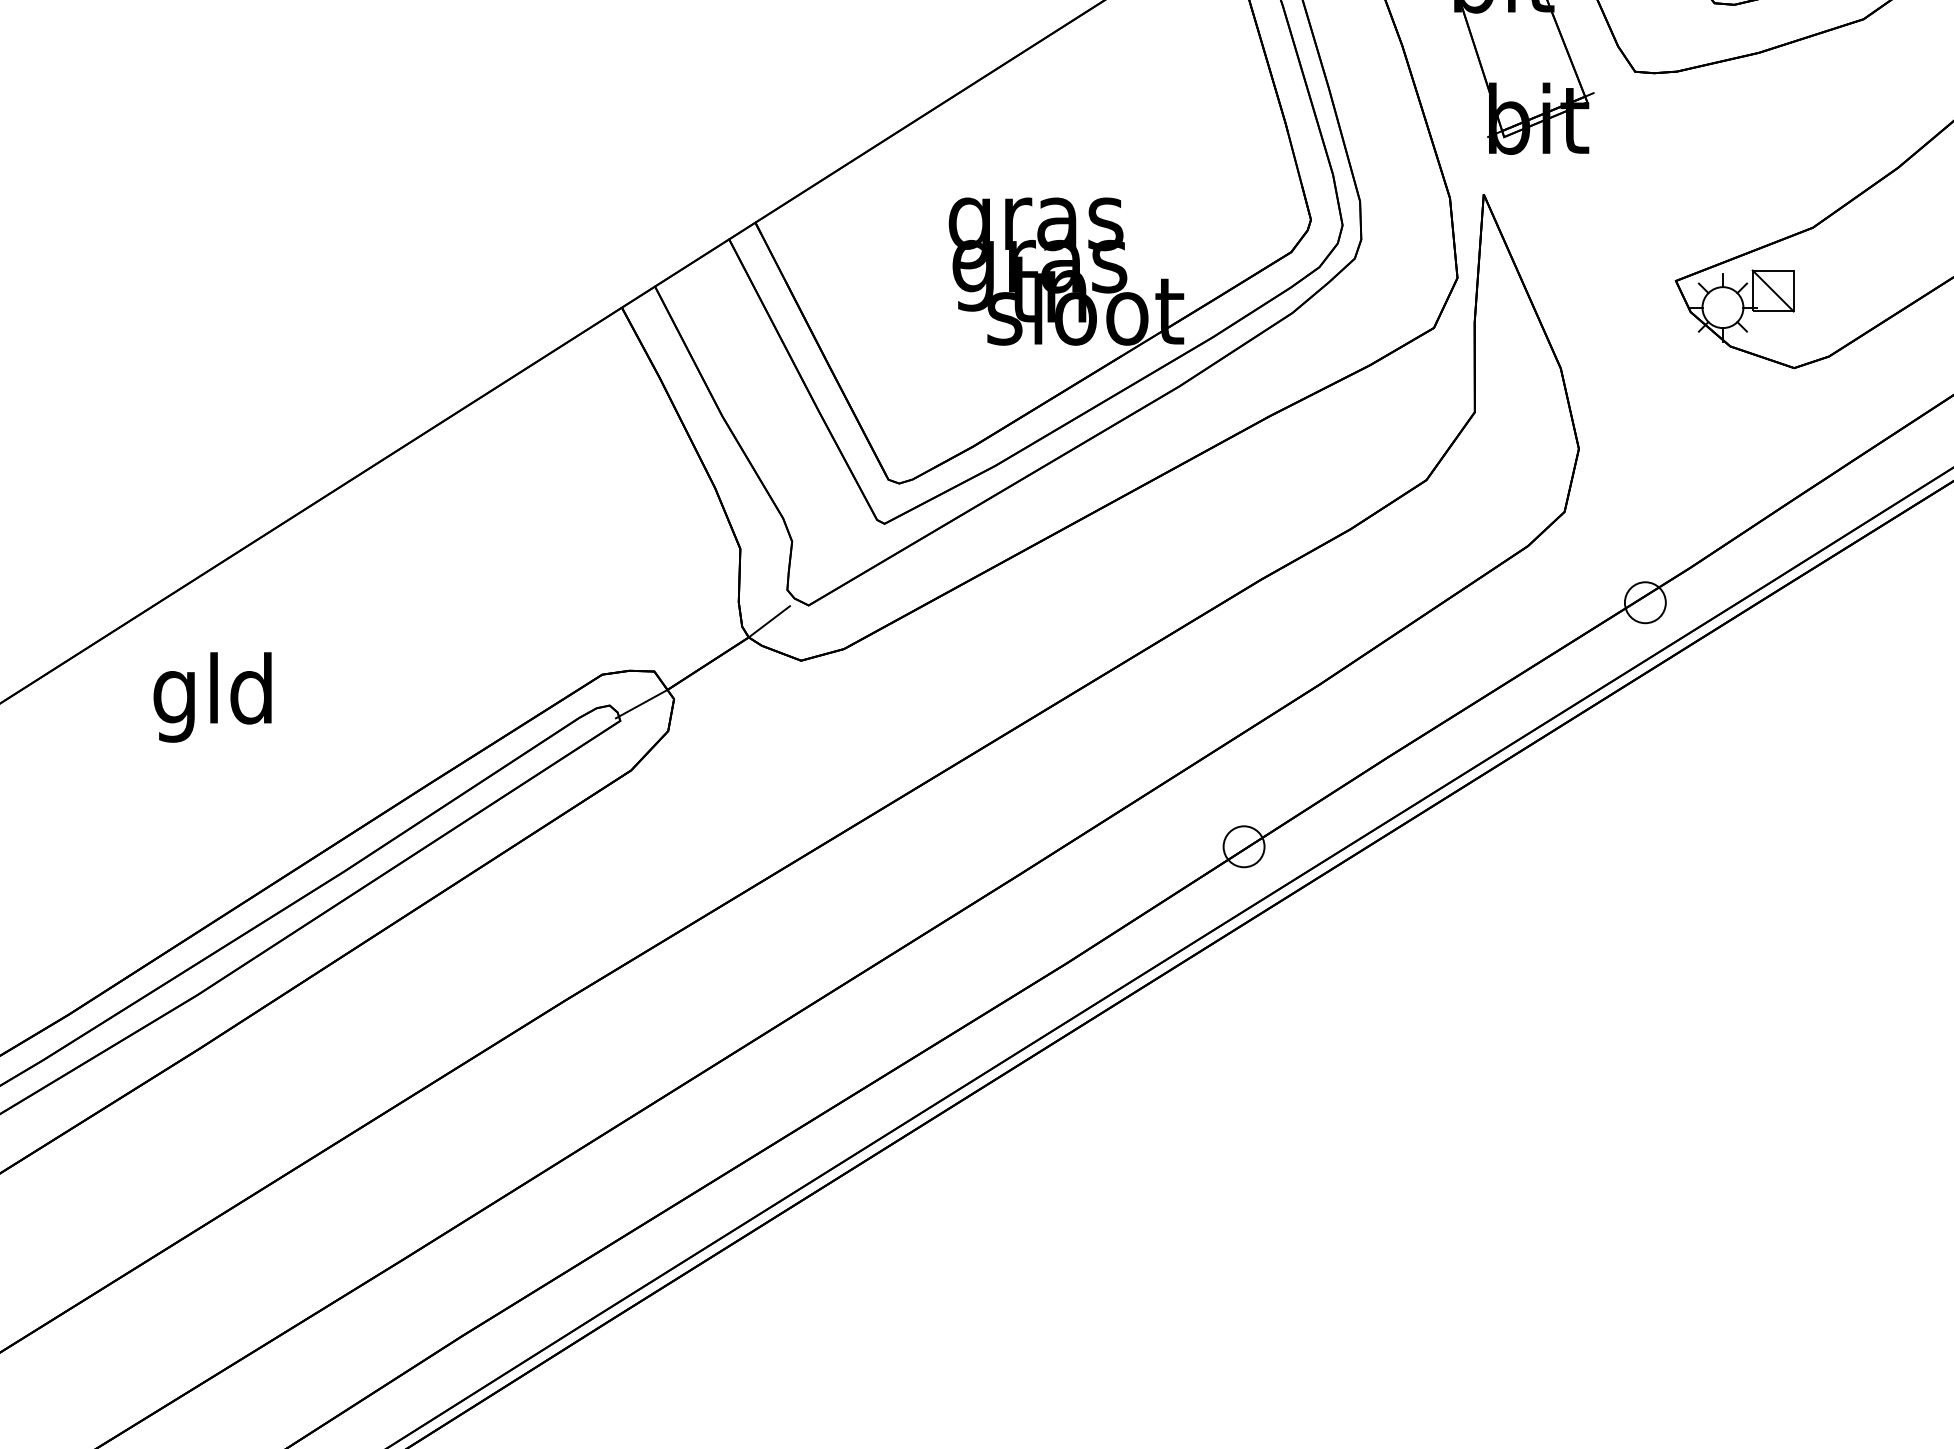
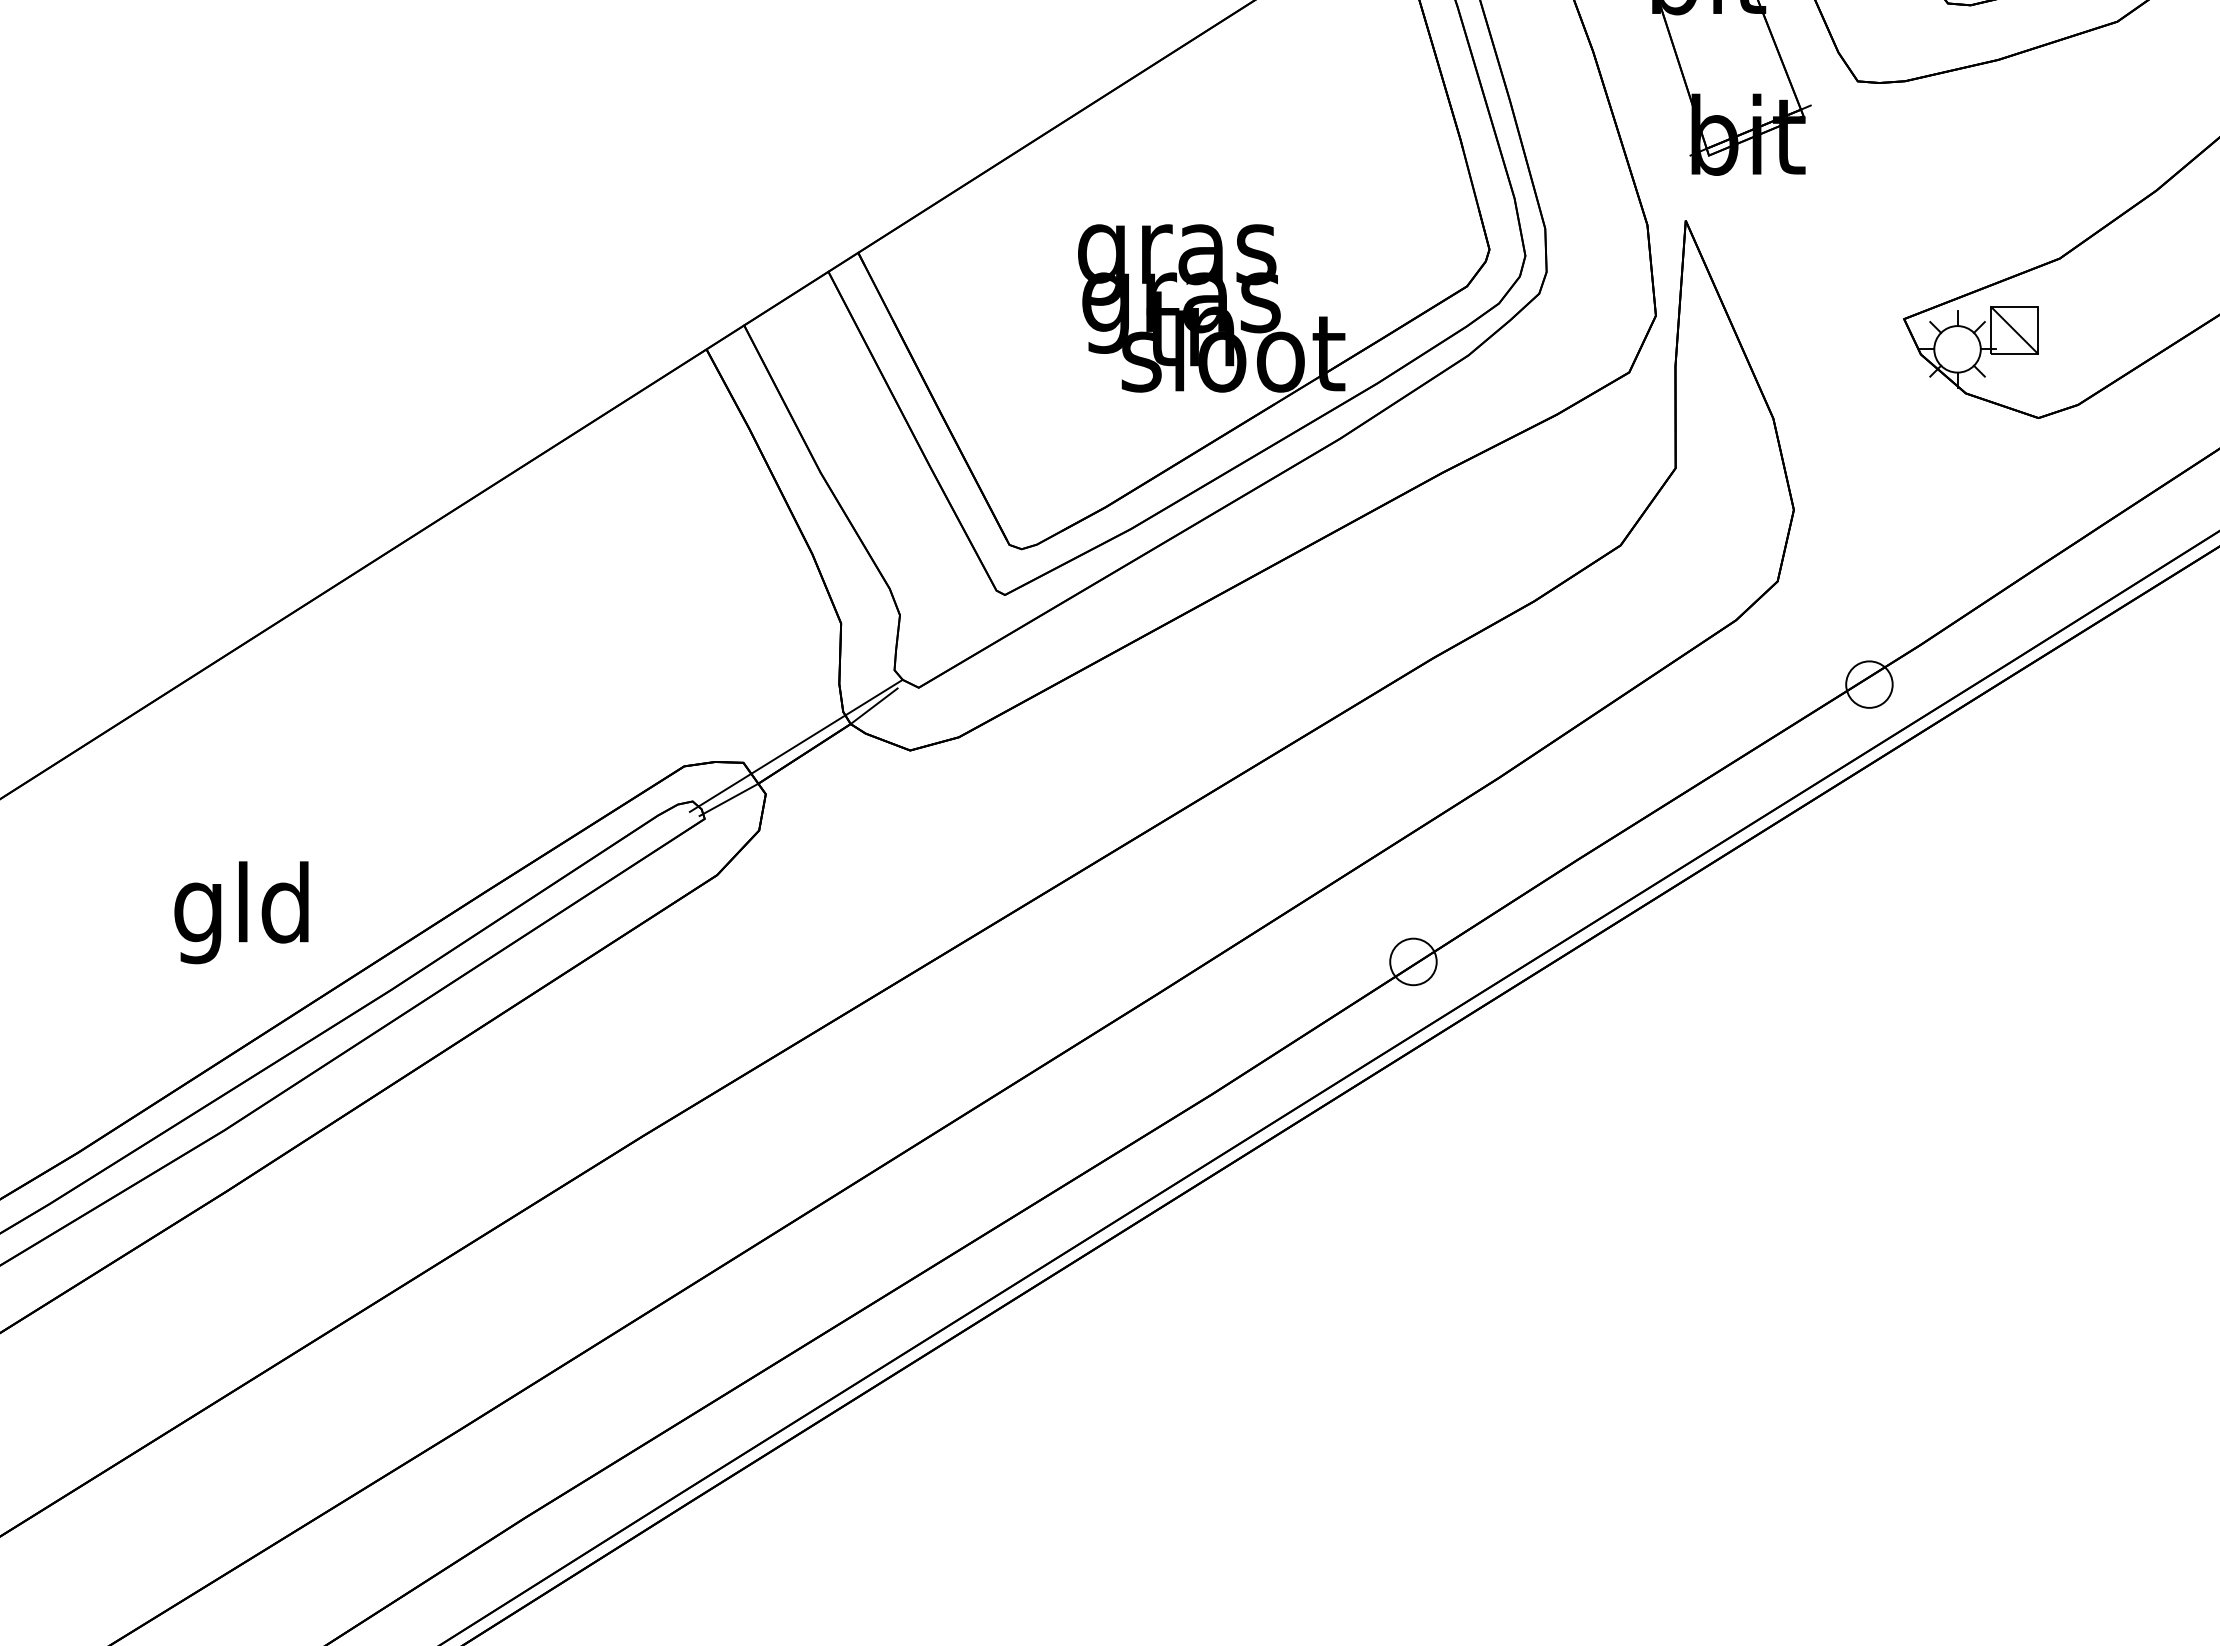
line: (700, 656) -> (795, 745), added
text: (212, 697) -> (241, 912), moved

